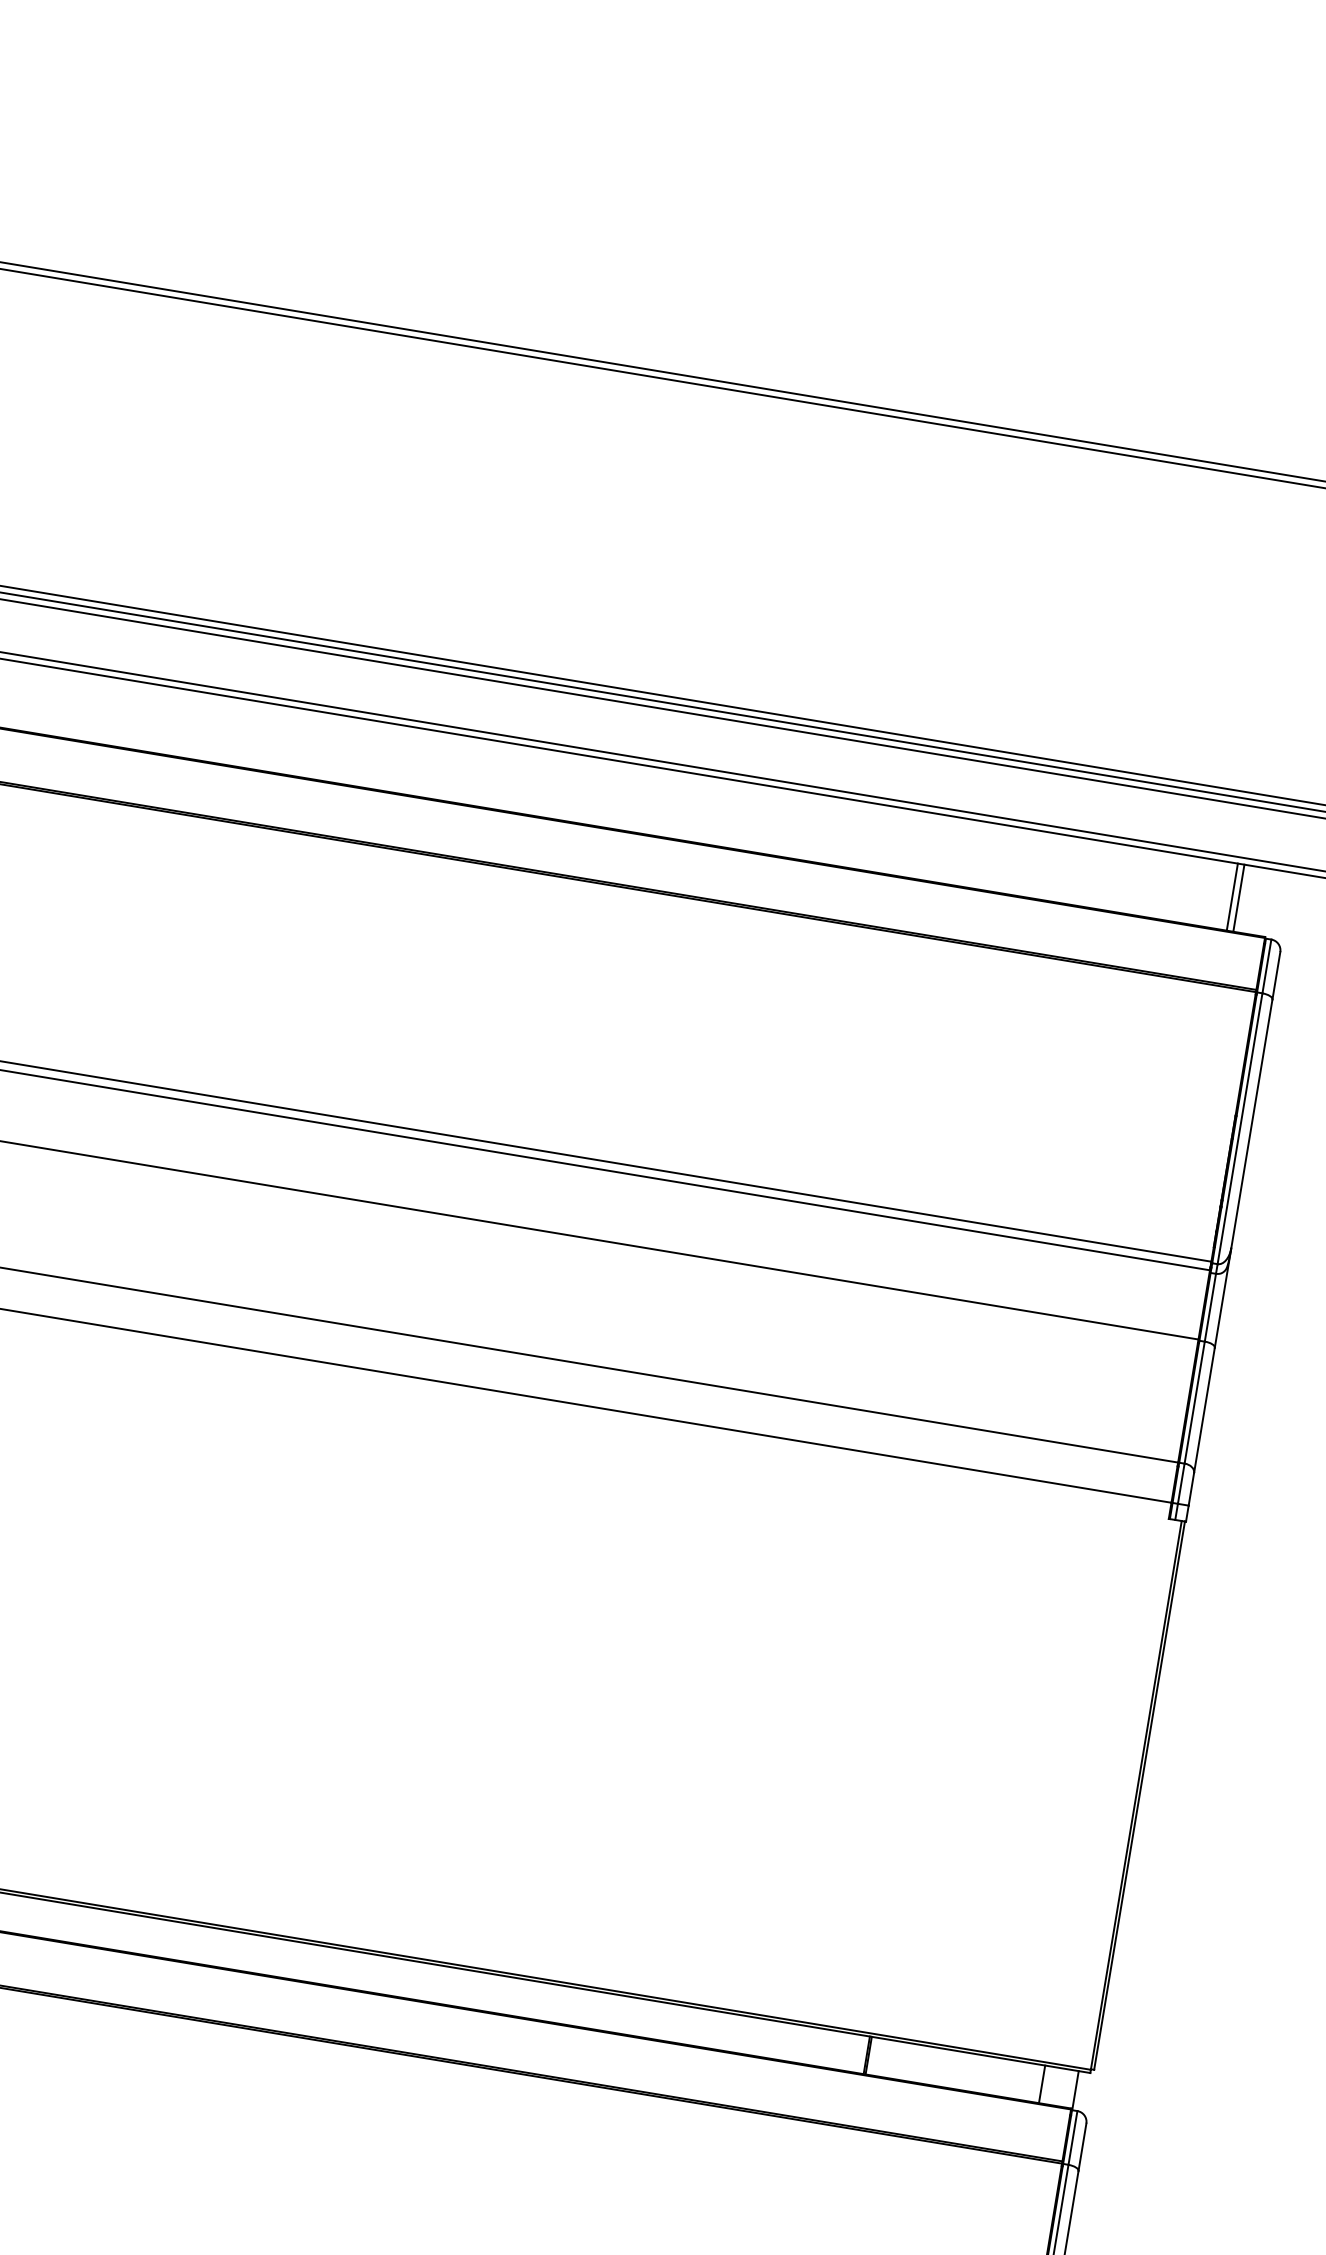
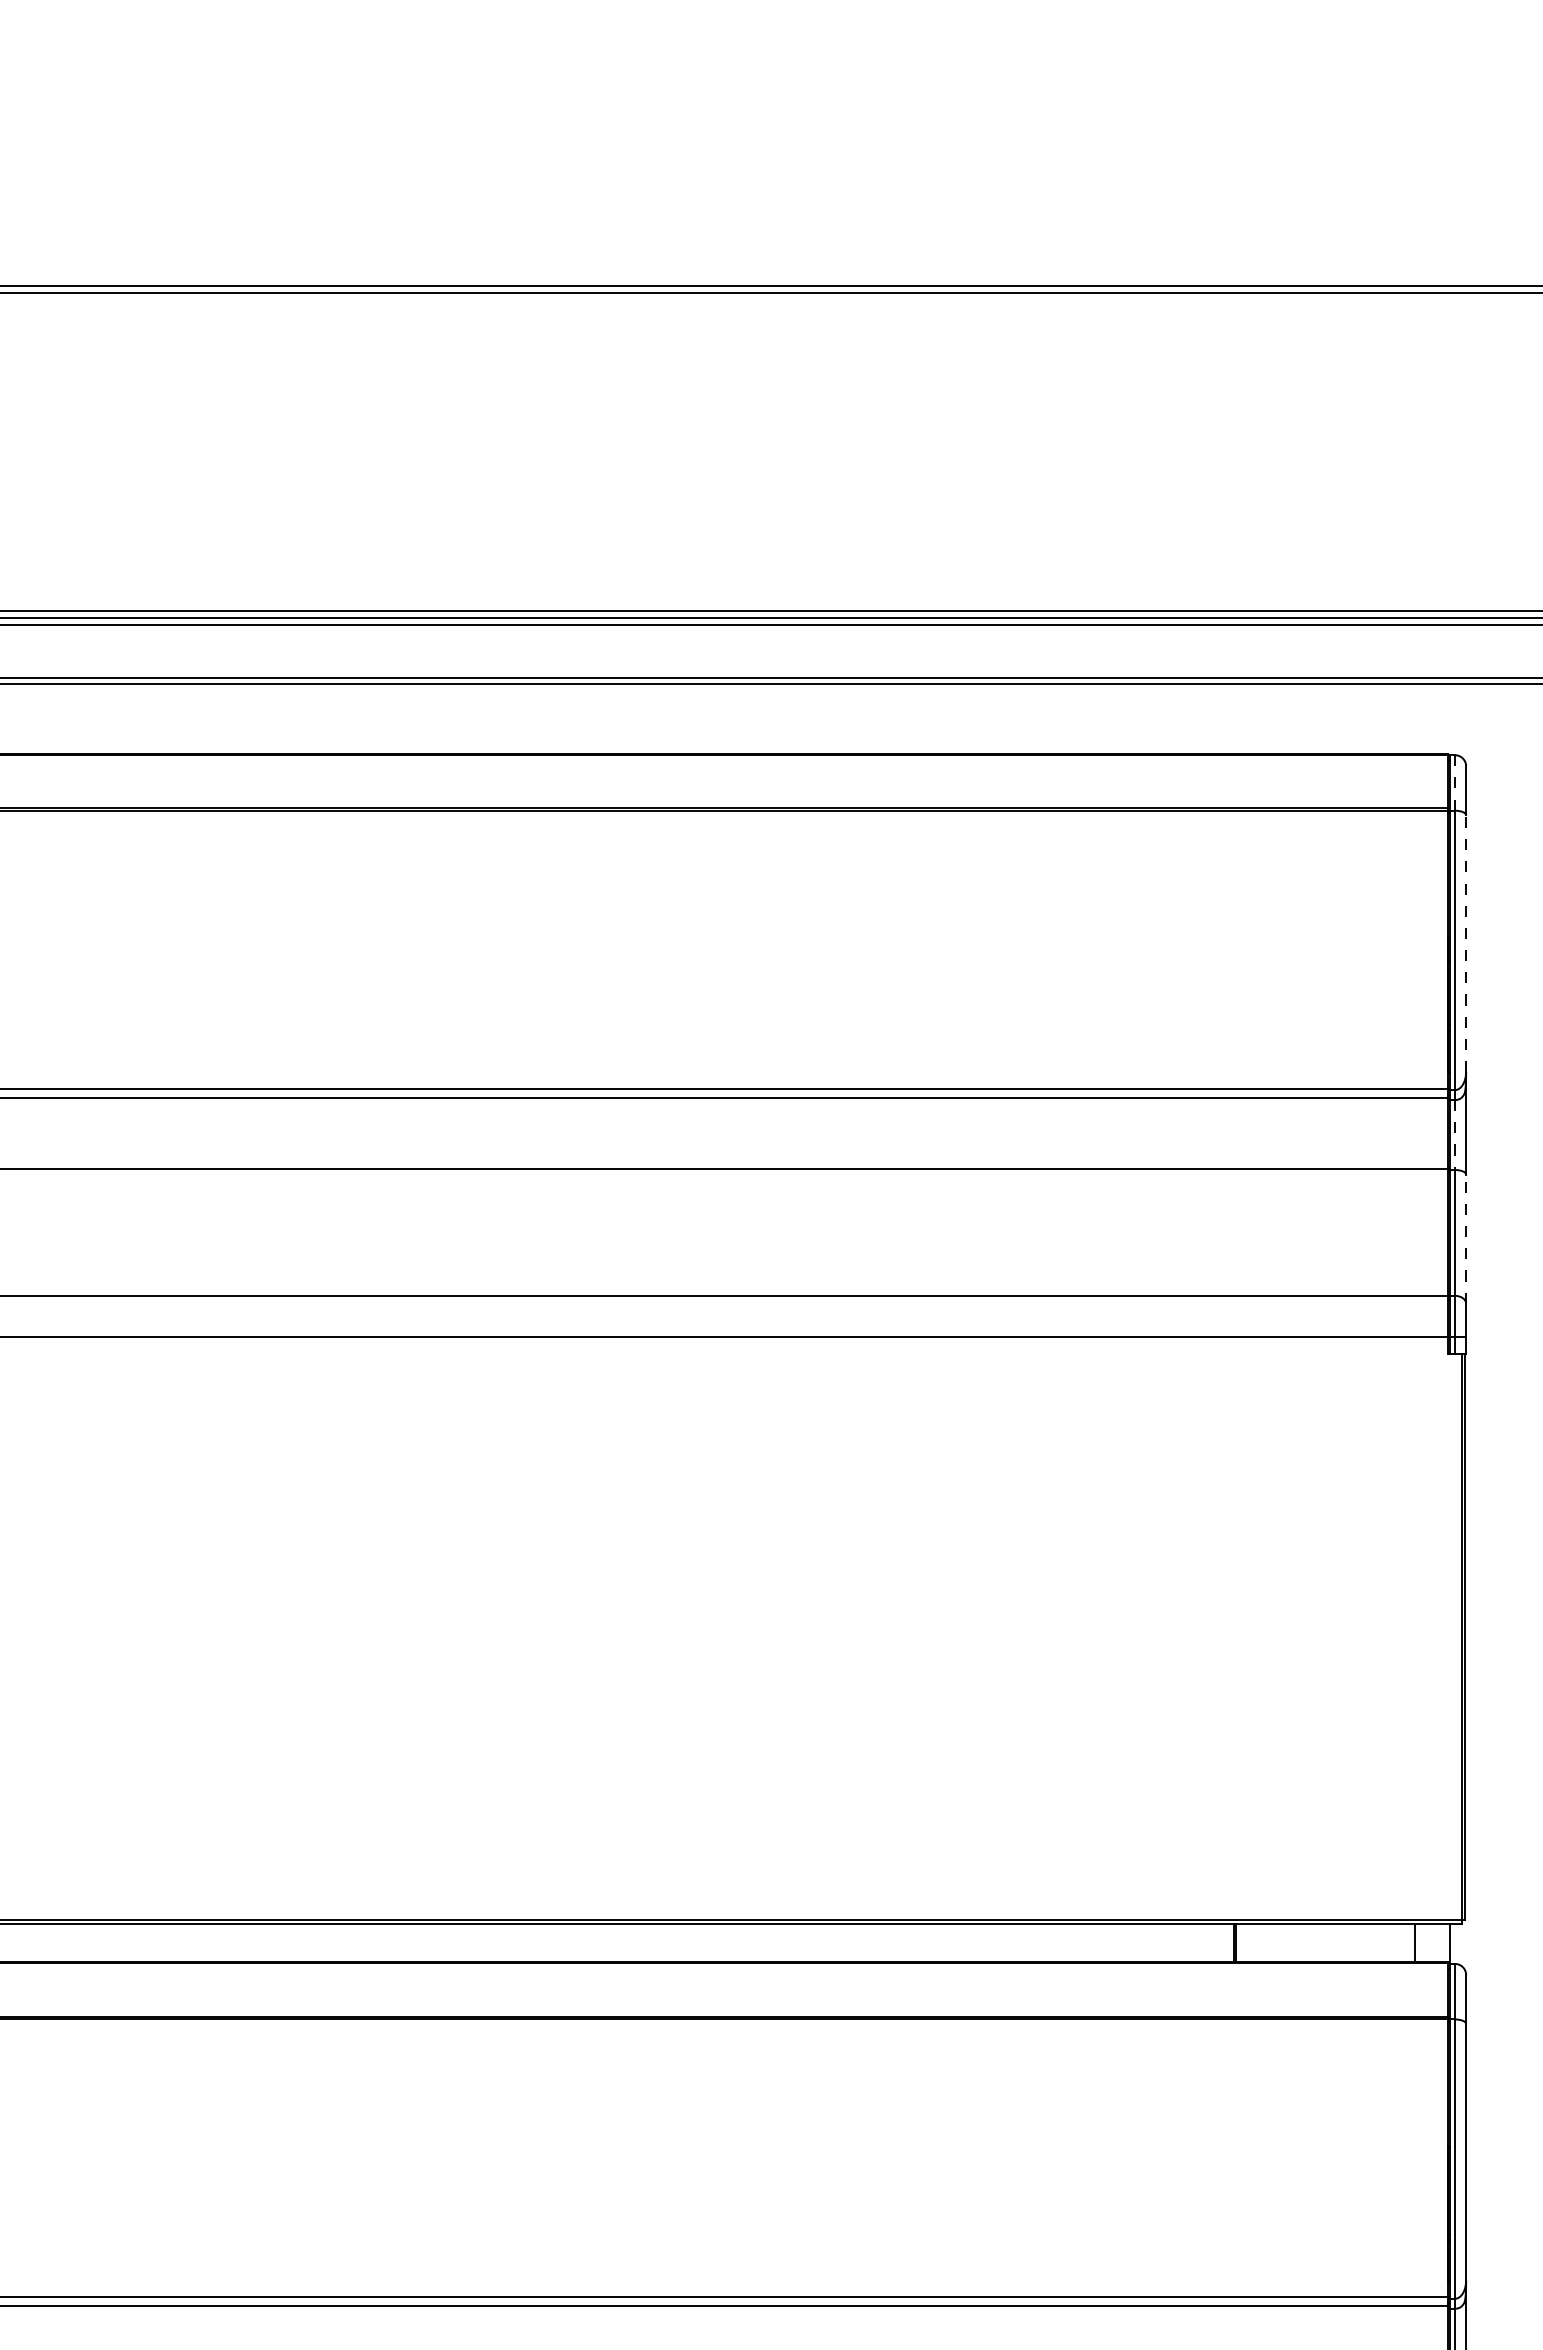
line: (1232, 896) -> (1408, 718), removed
line: (1238, 897) -> (1415, 718), removed
line: (1267, 966) -> (1455, 782), solid -> dashed
line: (1252, 1123) -> (1466, 943), solid -> dashed
line: (1210, 1308) -> (1455, 1135), solid -> dashed
line: (1204, 1410) -> (1466, 1239), solid -> dashed

